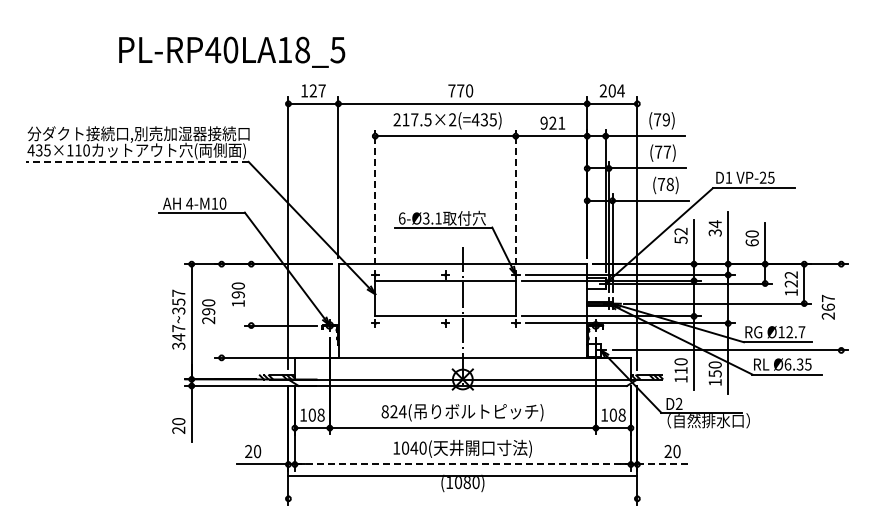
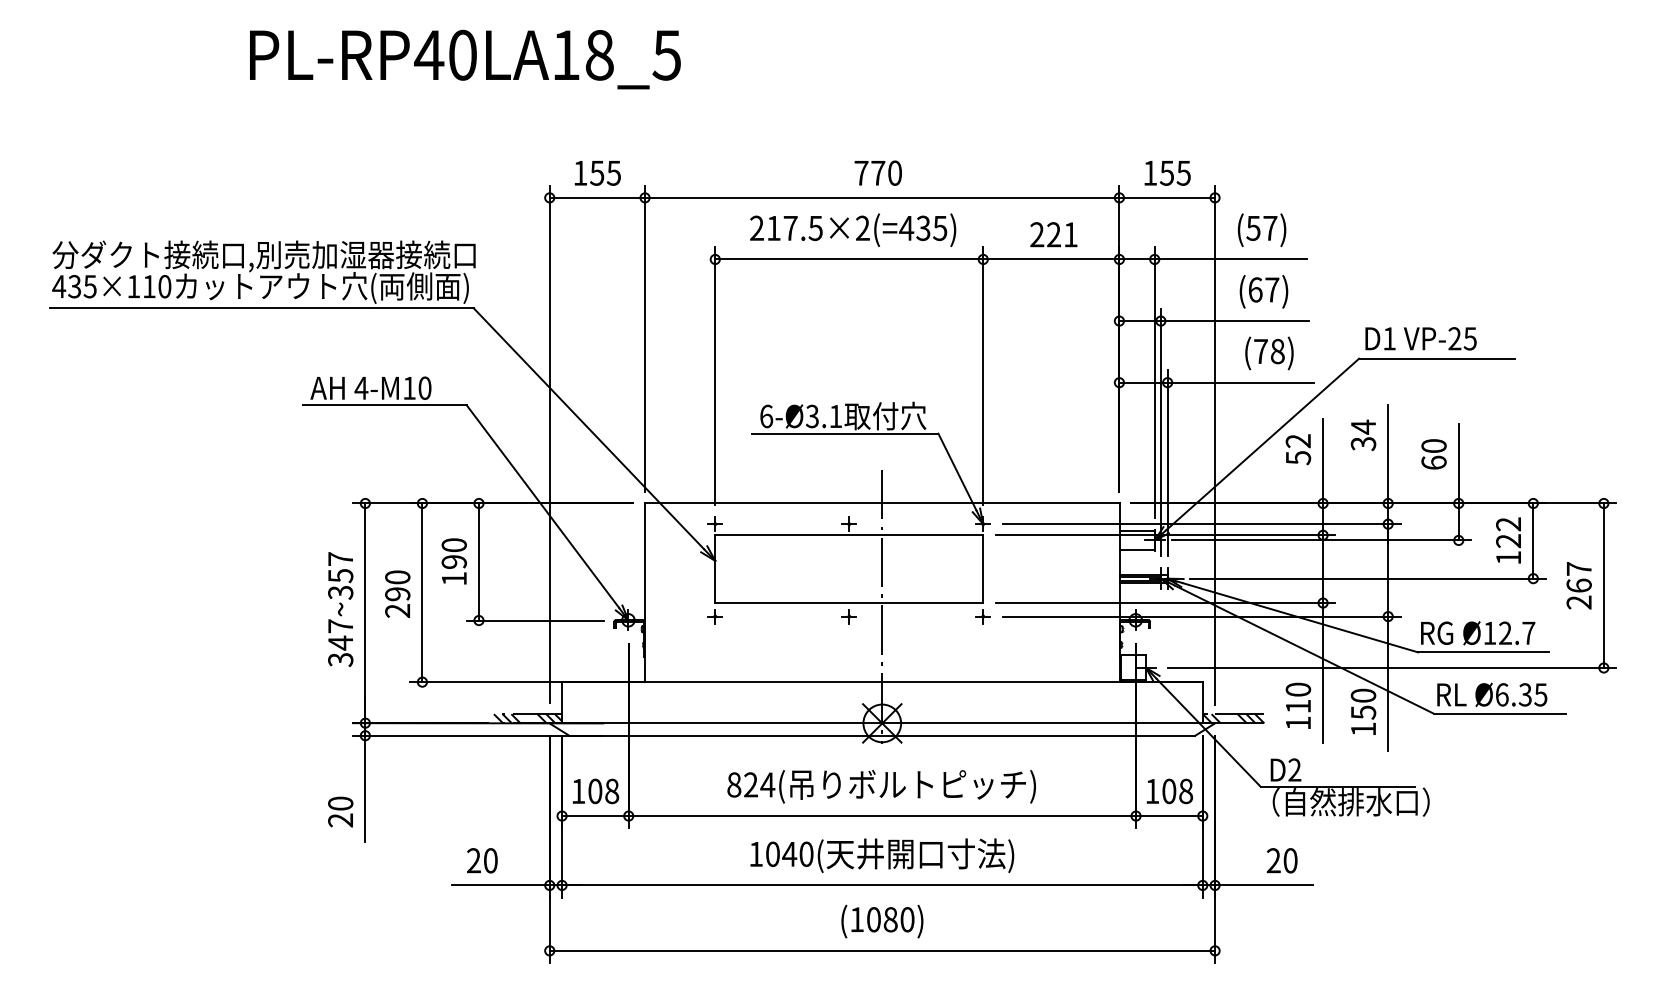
text: (232, 51) -> (465, 57), moved
text: (317, 90) -> (605, 172), 127 -> 155
text: (611, 90) -> (1165, 172), 204 -> 155
text: (661, 119) -> (1261, 227), (79) -> (57)
text: (543, 123) -> (1036, 235), 921 -> 221
text: (658, 151) -> (1255, 288), (77) -> (67)
line: (136, 161) -> (260, 307), dashed -> solid
line: (375, 197) -> (715, 376), dashed -> solid
line: (515, 197) -> (982, 376), dashed -> solid
line: (251, 294) -> (479, 561), added
line: (841, 307) -> (1604, 586), added
line: (221, 310) -> (422, 591), added
line: (463, 464) -> (883, 885), dashed -> solid
line: (662, 464) -> (1262, 885), dashed -> solid
line: (462, 475) -> (881, 950), moved

